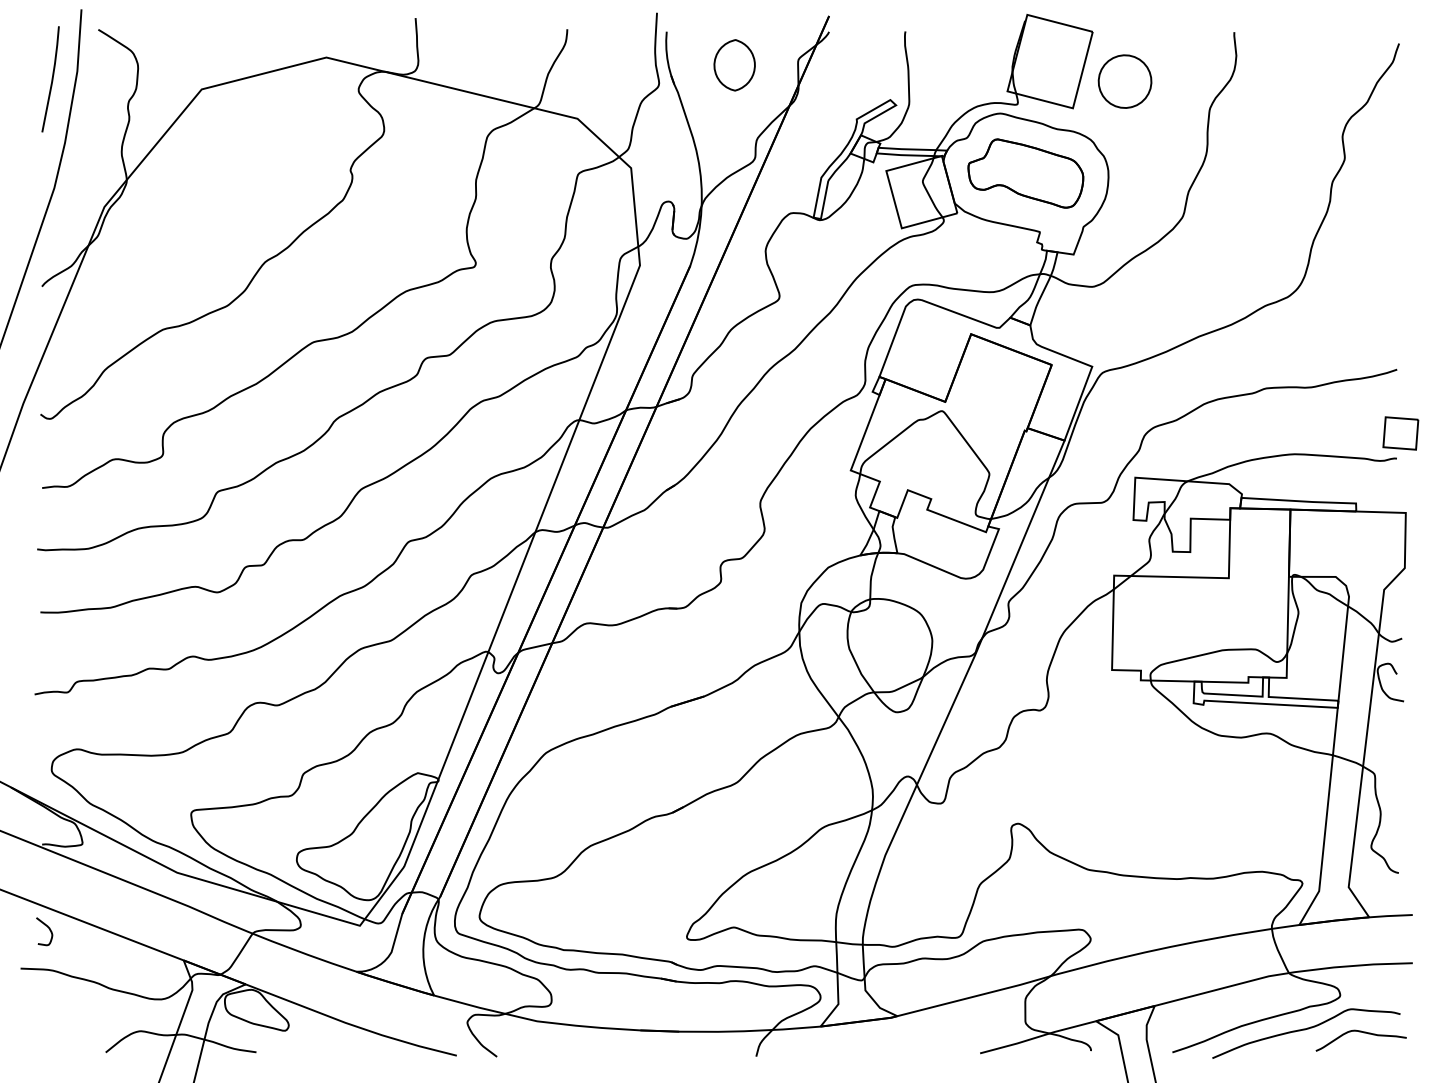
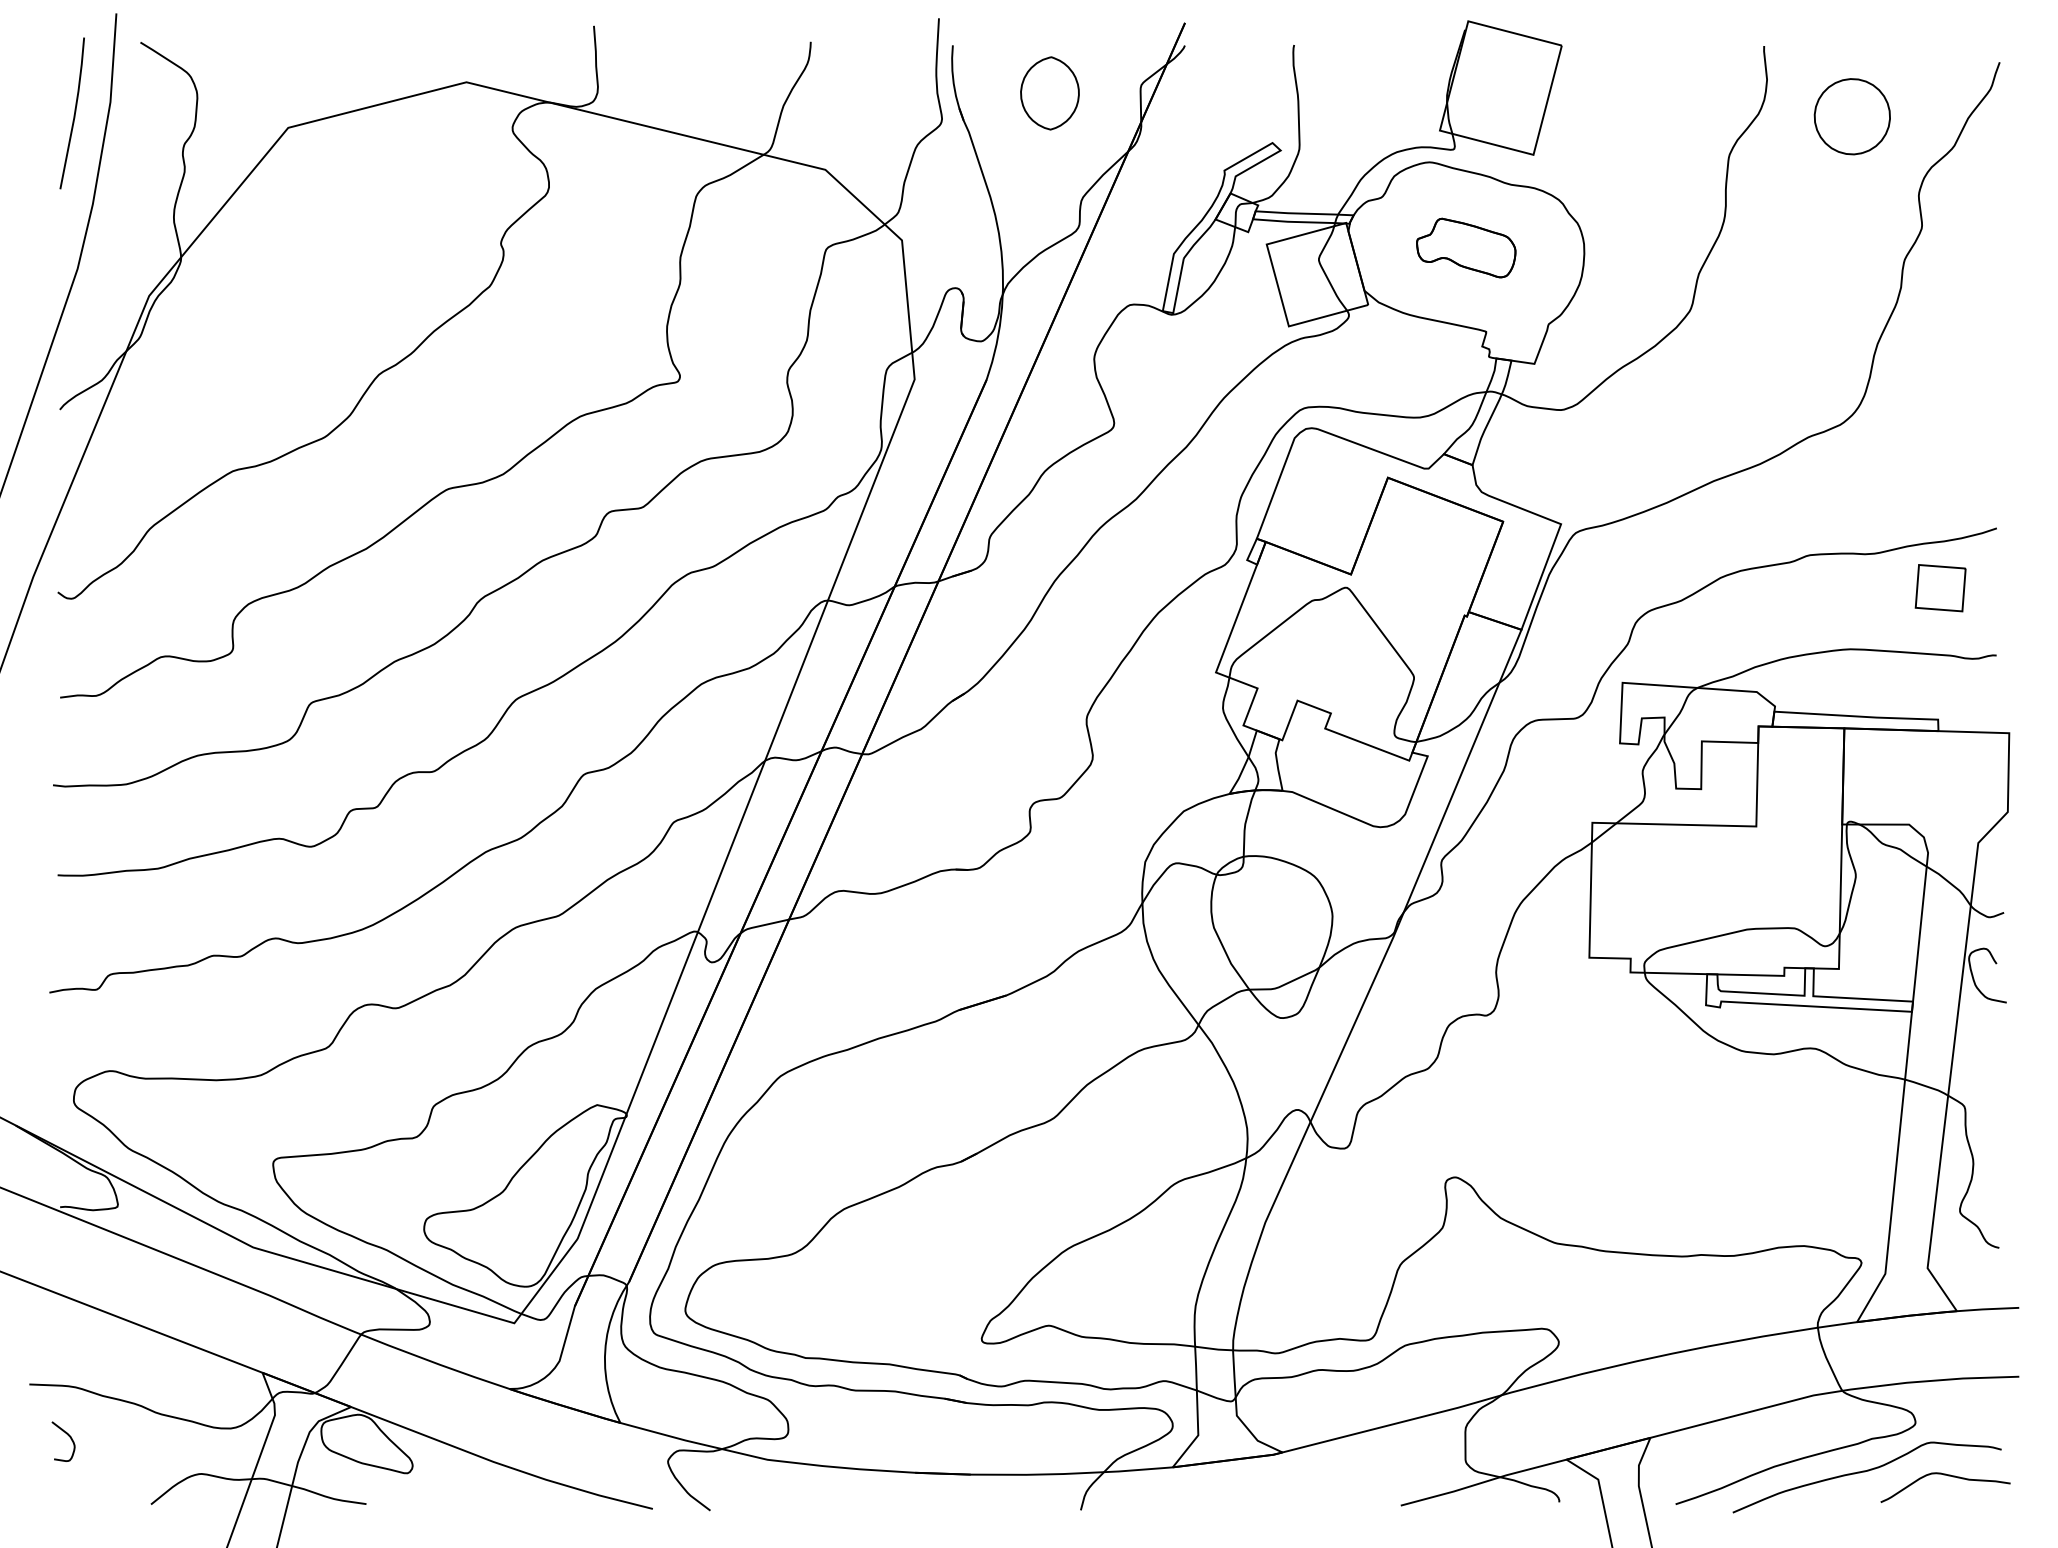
part: (1124, 81) -> (1851, 116), moved
part: (1025, 173) -> (1465, 248), size x0.6
part: (1400, 433) -> (1940, 588), moved
curve: (47, 927) -> (67, 1435), moved

